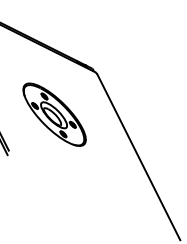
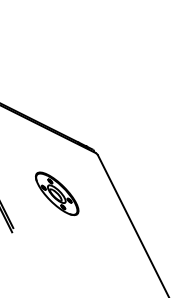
part: (55, 114) -> (57, 193), size x0.71

